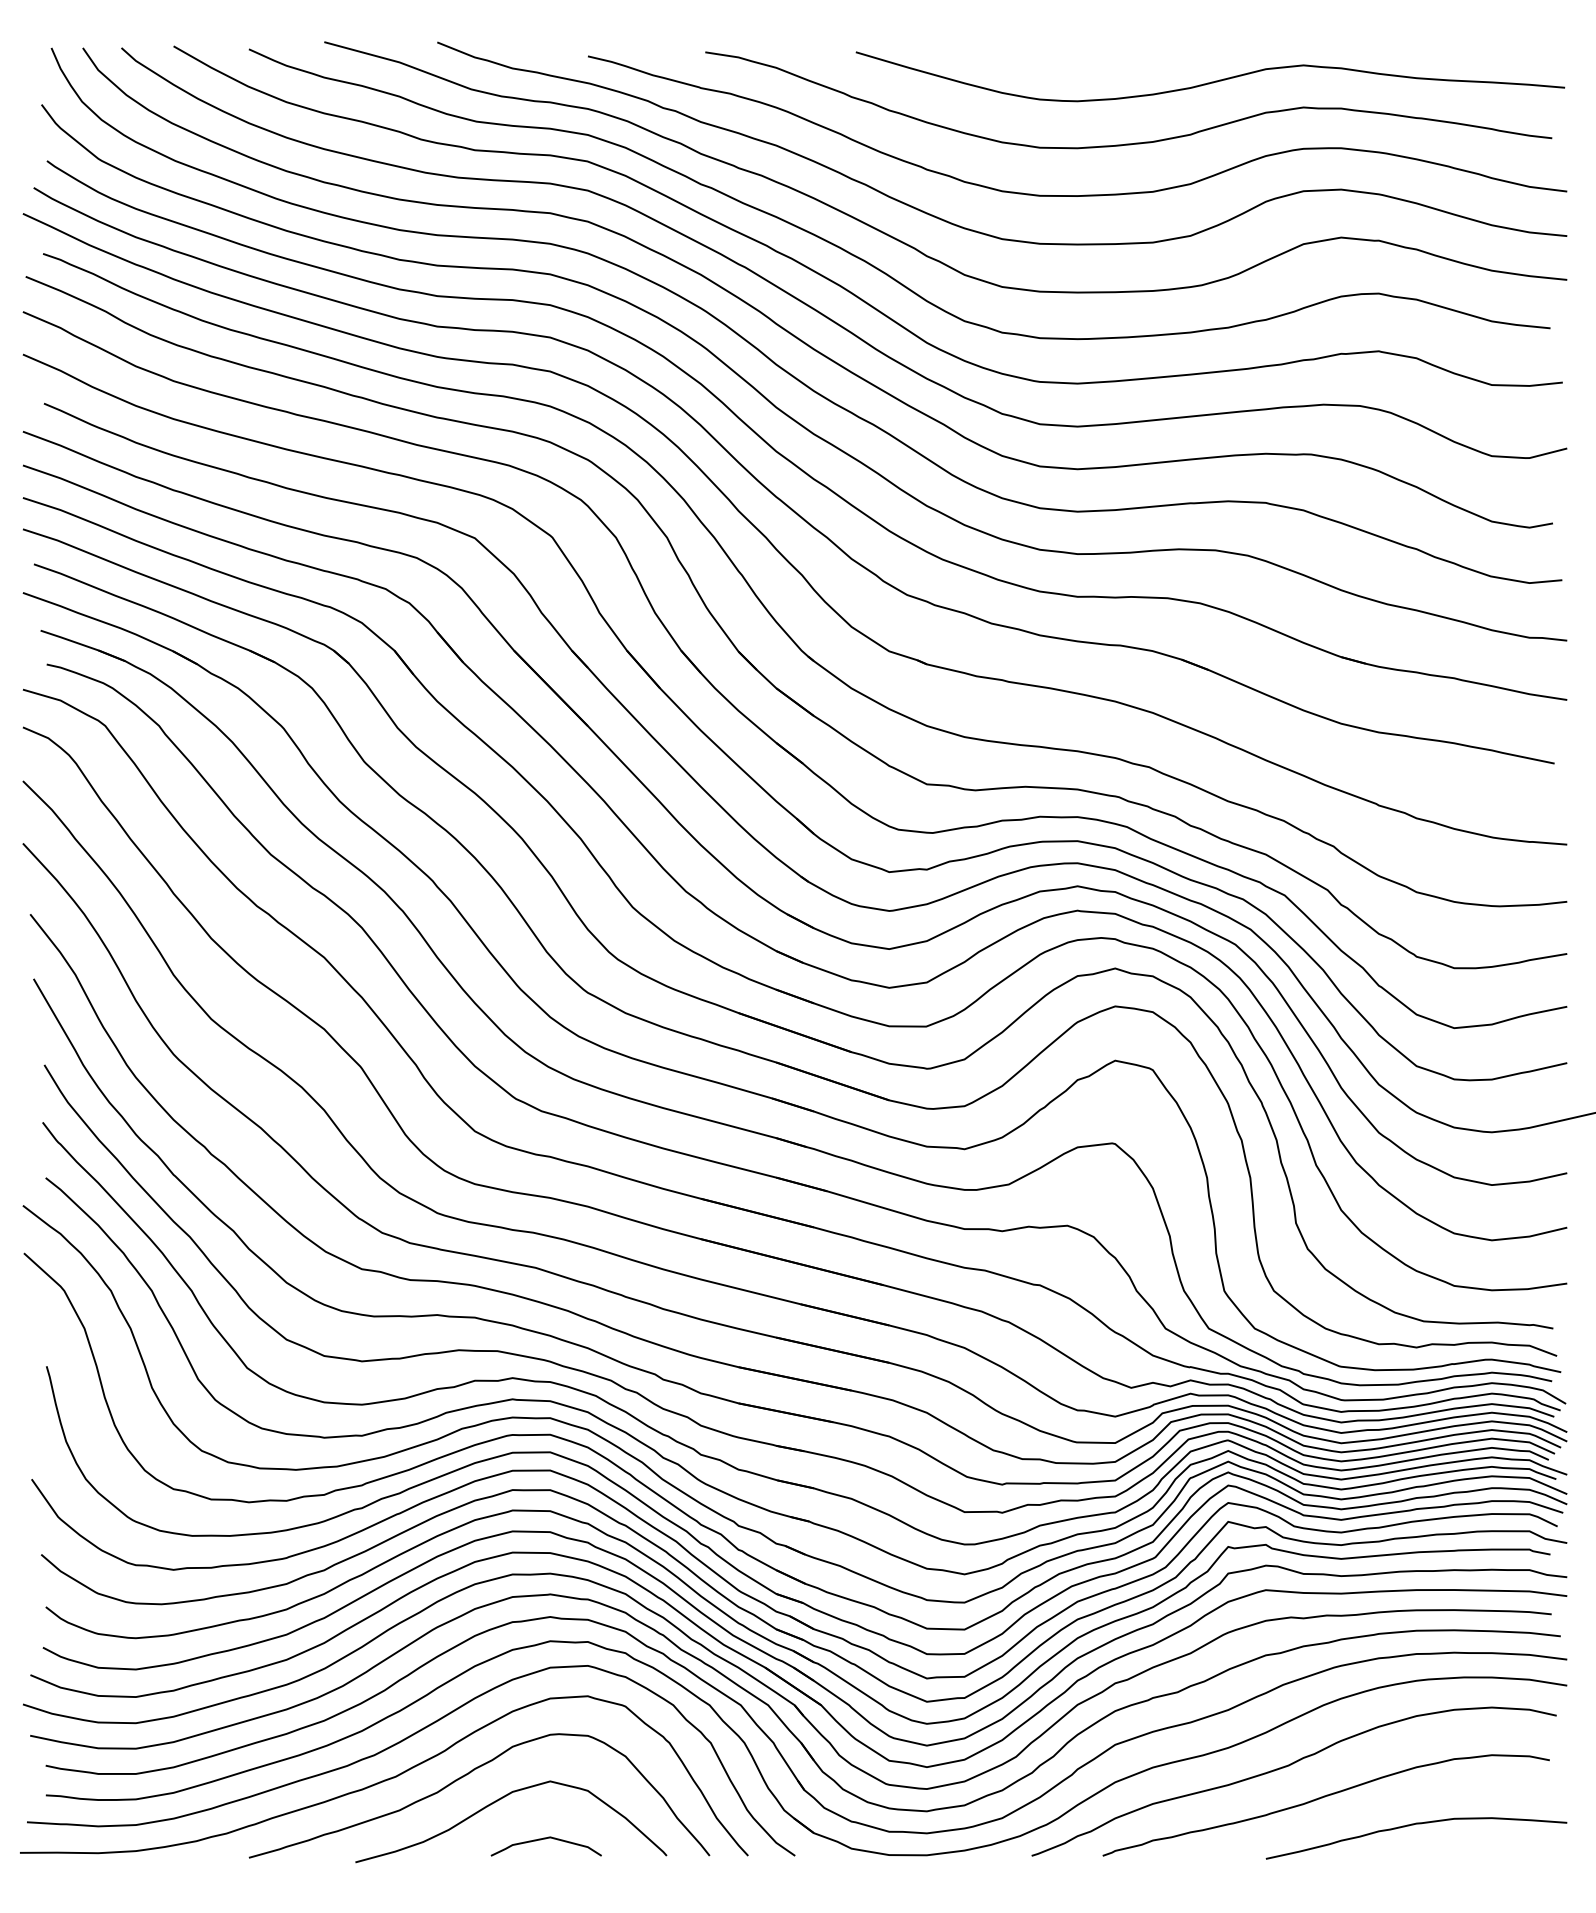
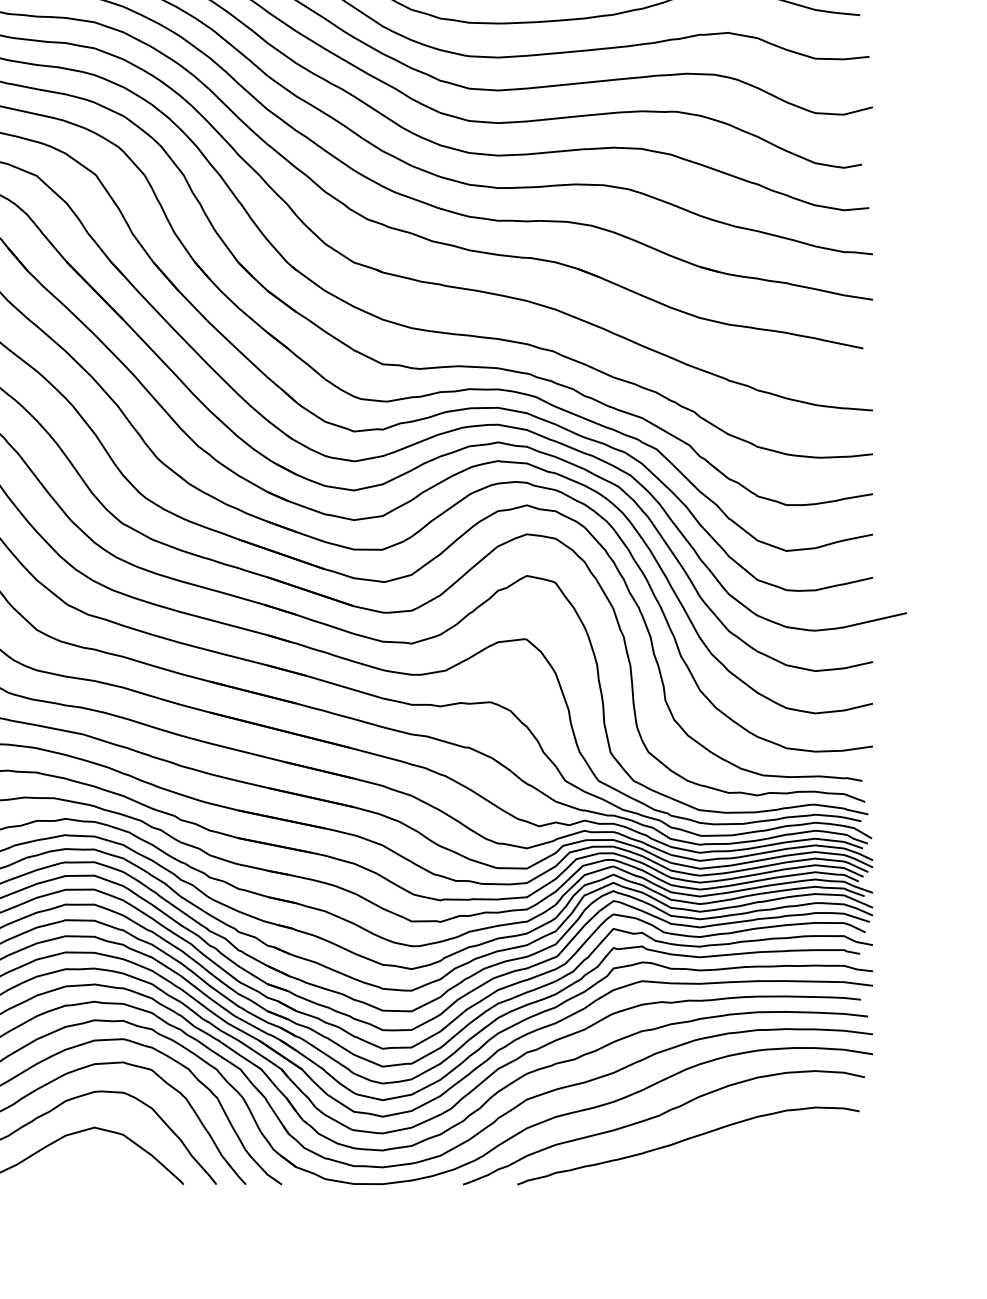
curve: (1413, 1825) -> (755, 1161), removed
curve: (545, 1839) -> (90, 1172), removed

